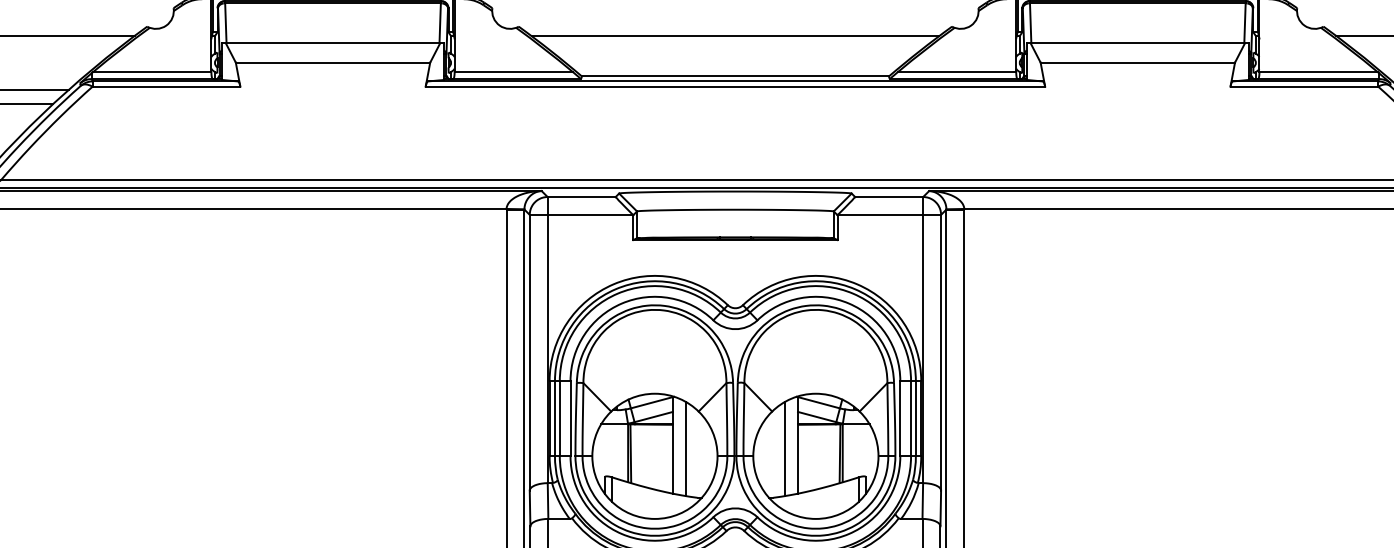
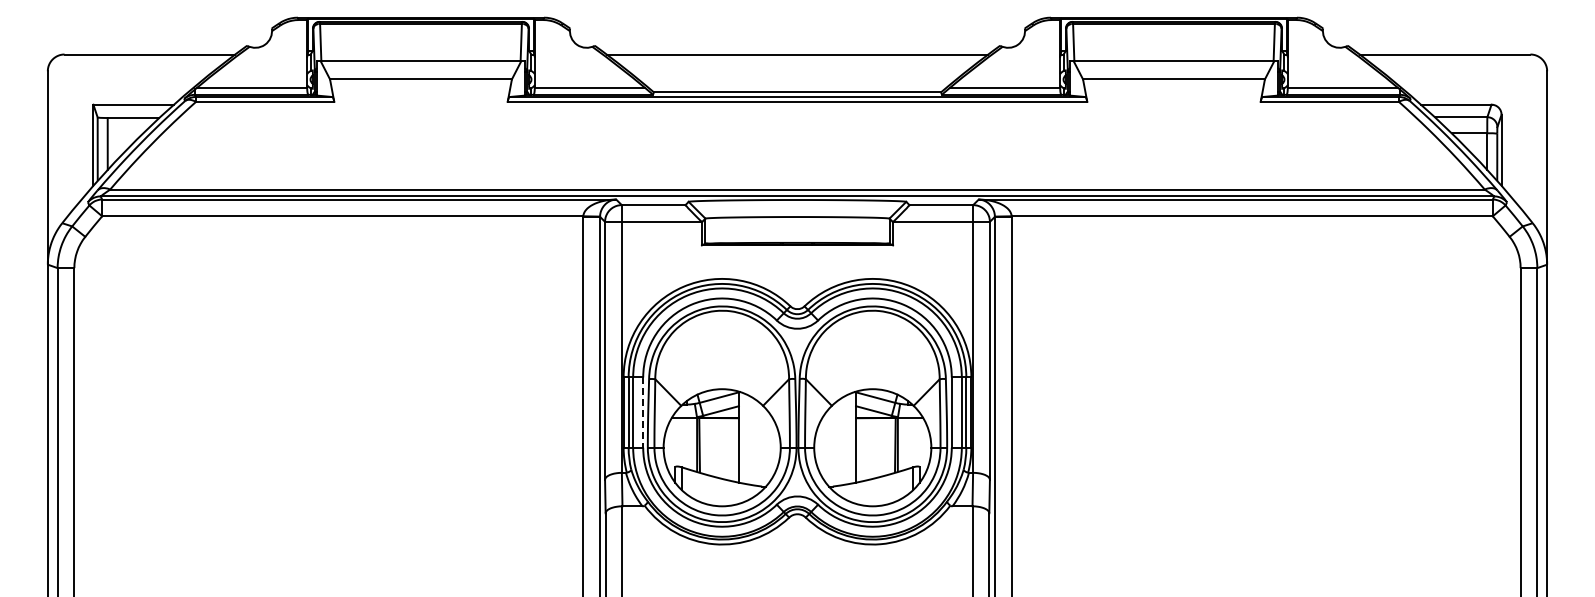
line: (570, 419) -> (643, 413), solid -> dashed
line: (686, 448) -> (751, 440), removed
line: (784, 448) -> (843, 440), removed

